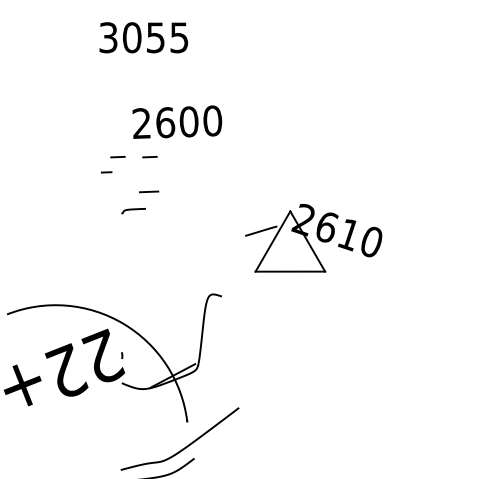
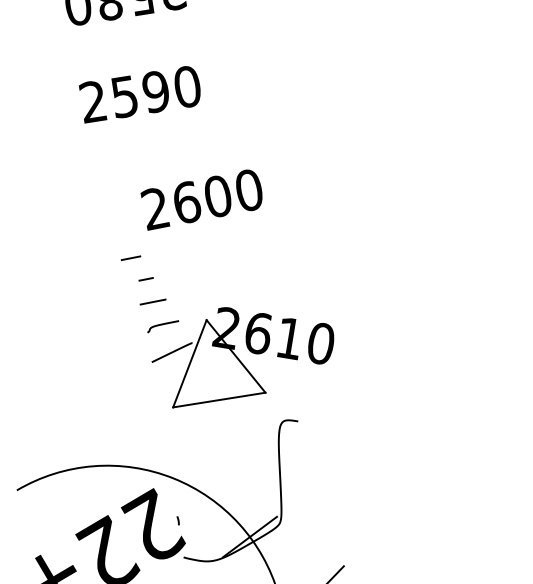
text: (143, 37) -> (139, 94), 3055 -> 2590
line: (149, 157) -> (172, 252), removed
line: (106, 172) -> (145, 279), moved
line: (149, 191) -> (153, 301), moved
part: (313, 238) -> (243, 351), moved

